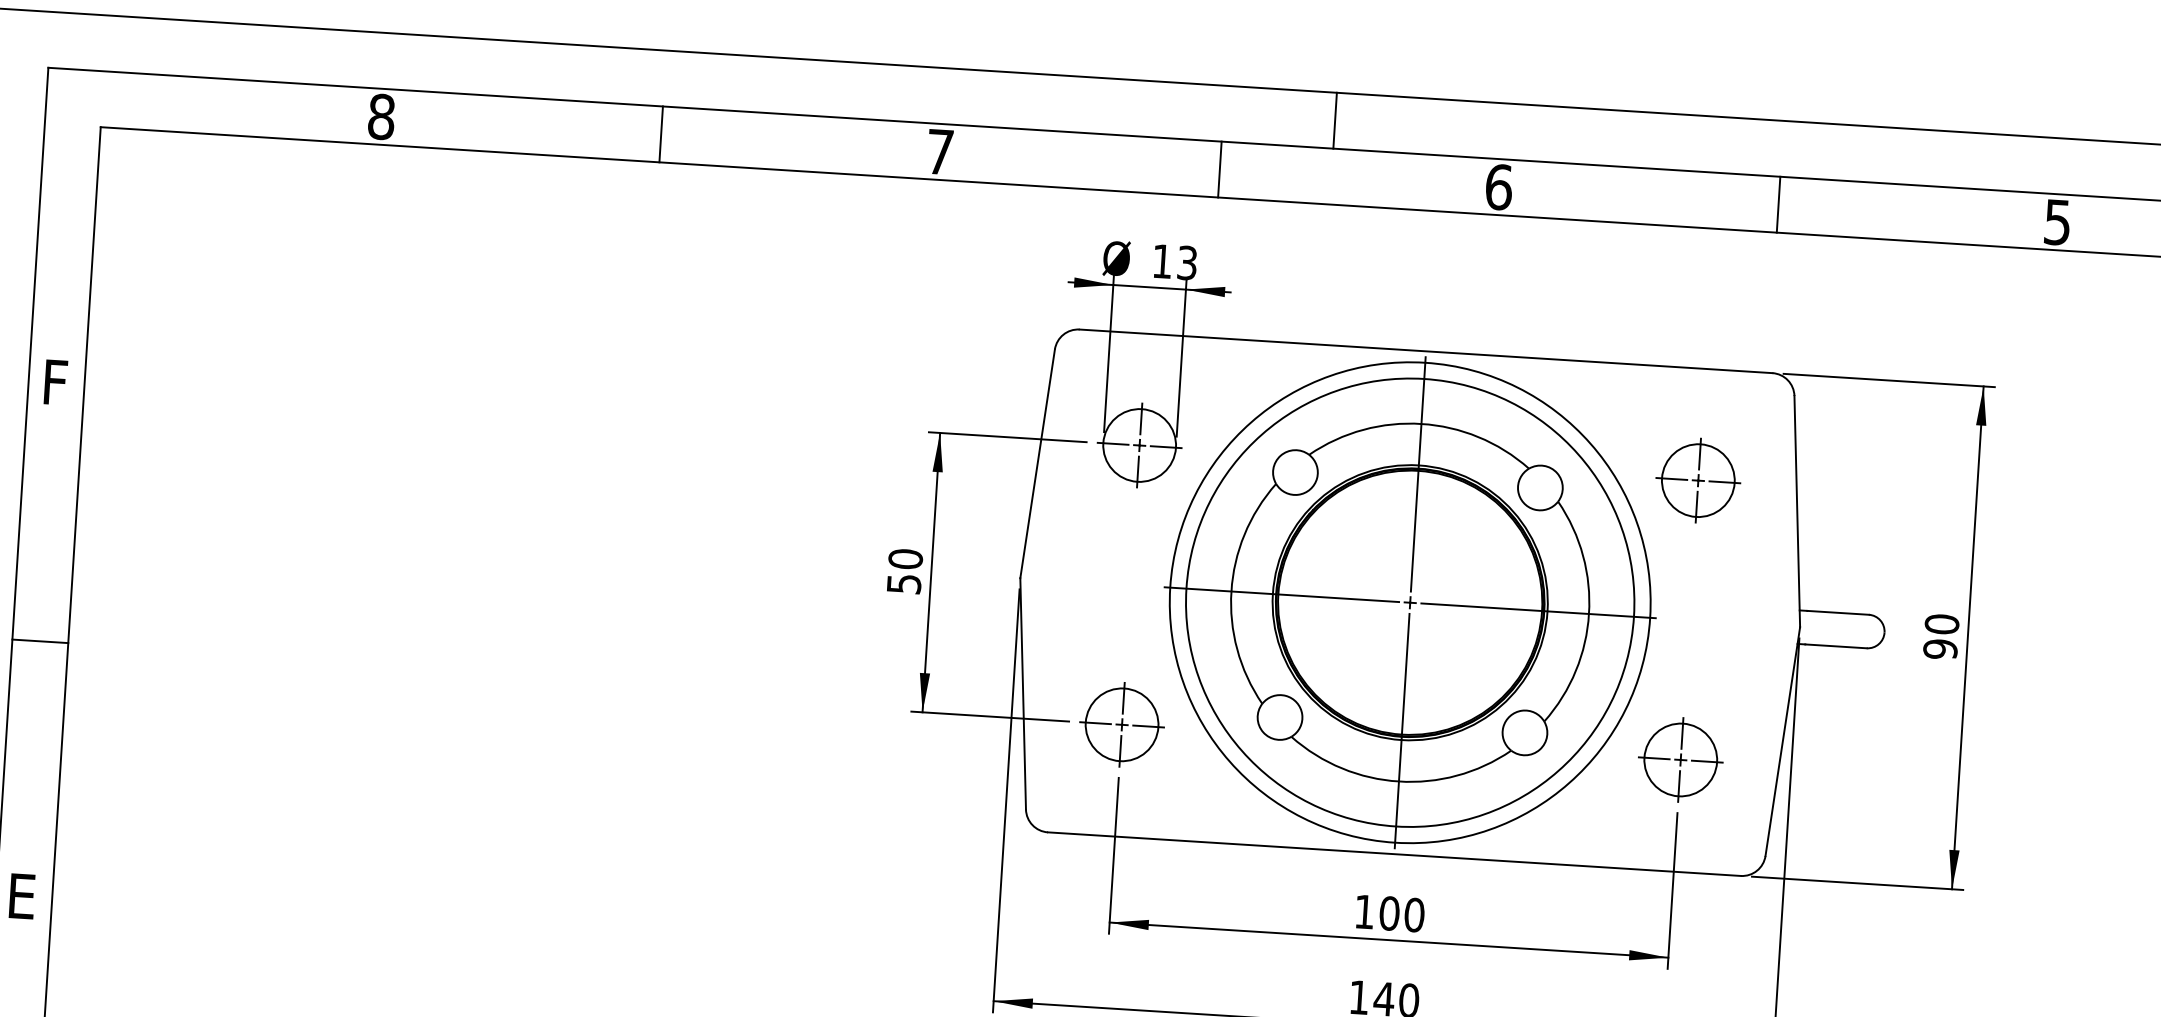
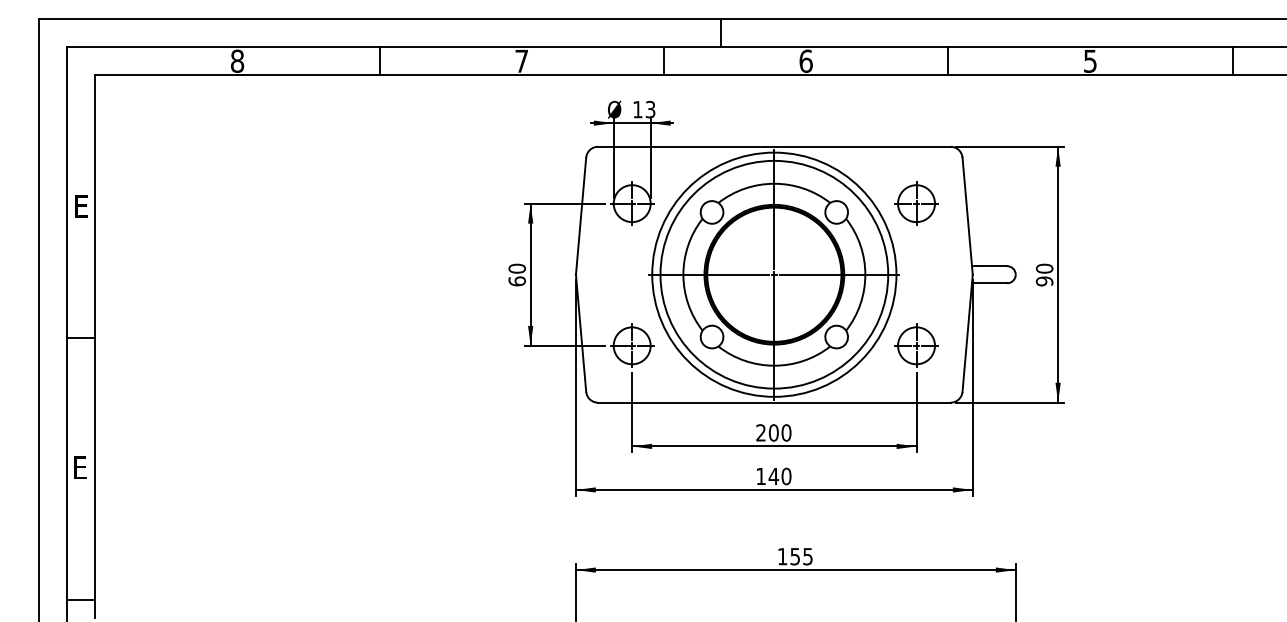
text: (59, 383) -> (82, 206), F -> E
text: (904, 584) -> (517, 281), 50 -> 60
text: (1363, 911) -> (760, 432), 100 -> 200

